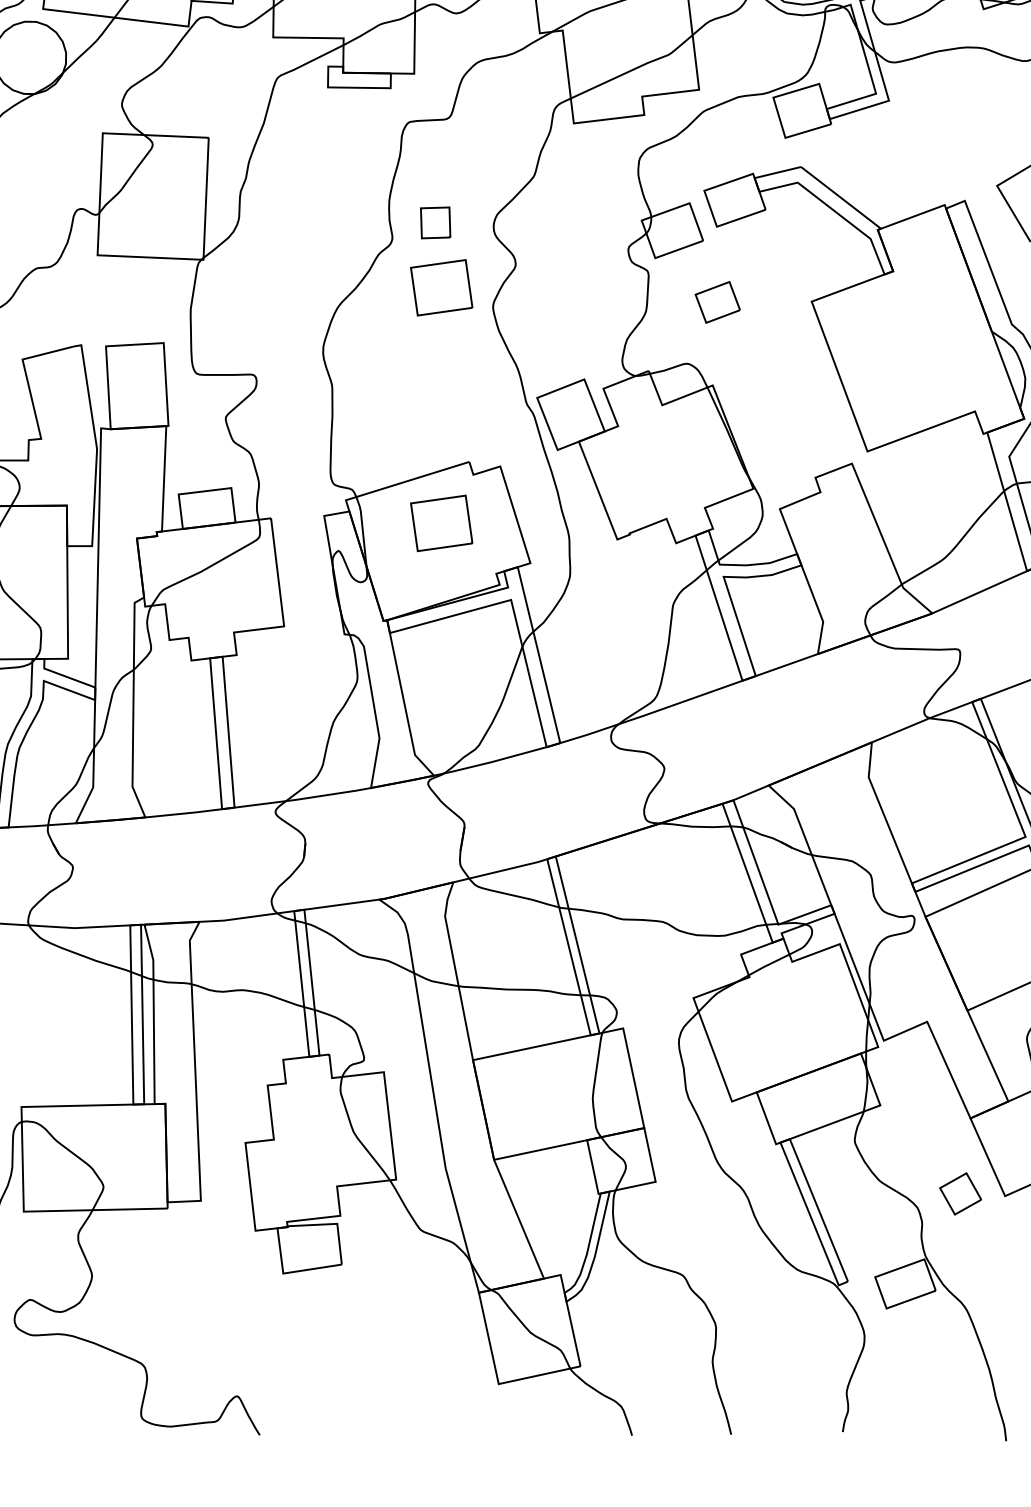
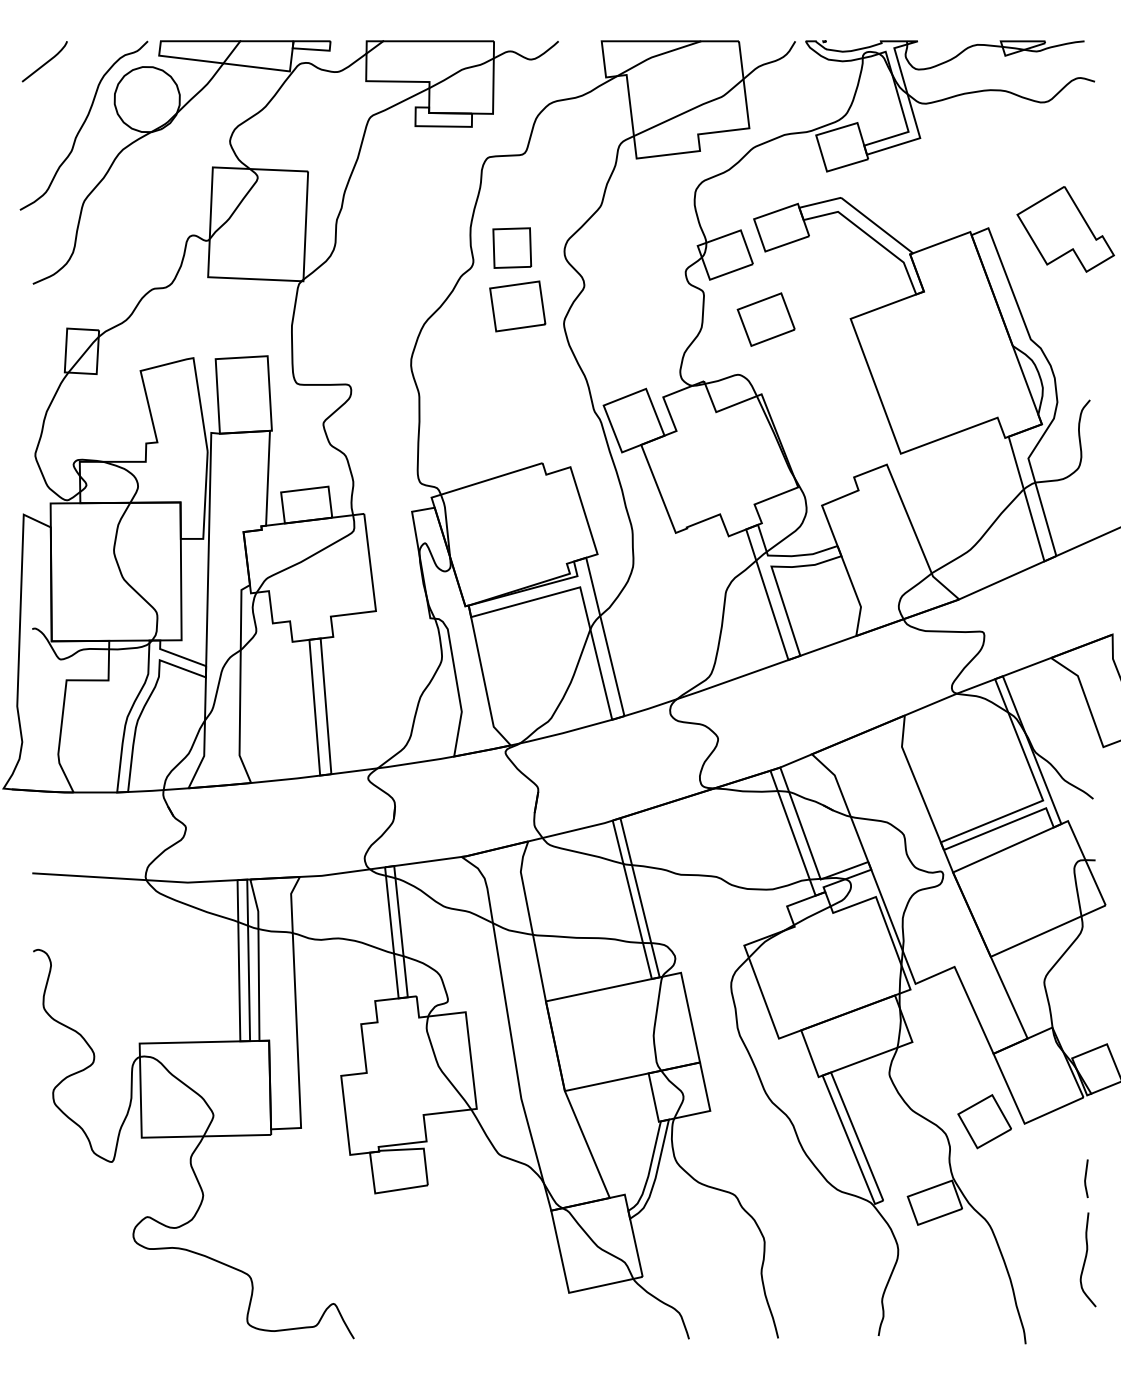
part: (435, 222) -> (512, 247), size x1.43
part: (717, 302) -> (765, 319), size x1.43
part: (441, 523) -> (517, 518), removed
part: (960, 1193) -> (984, 1121), size x1.43

